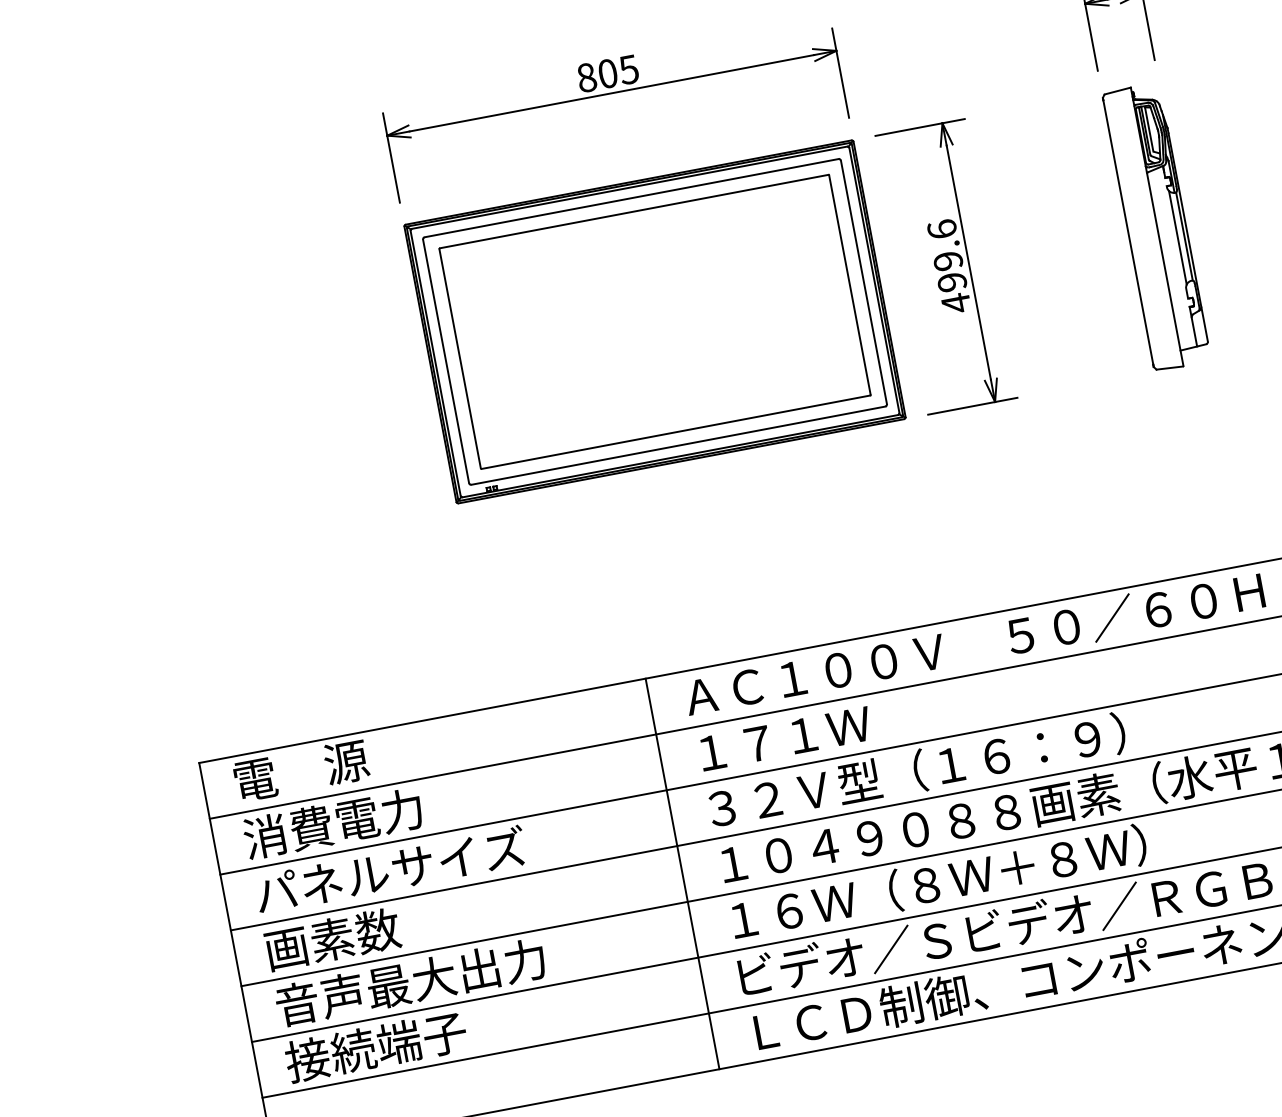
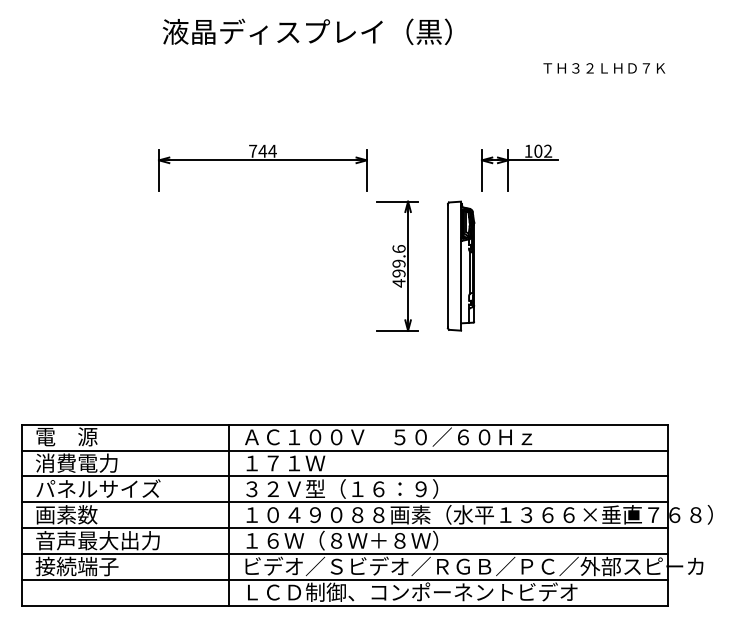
text: (606, 72) -> (262, 150), 805 -> 744
part: (1155, 225) -> (460, 265), moved
part: (653, 320) -> (262, 265), removed

